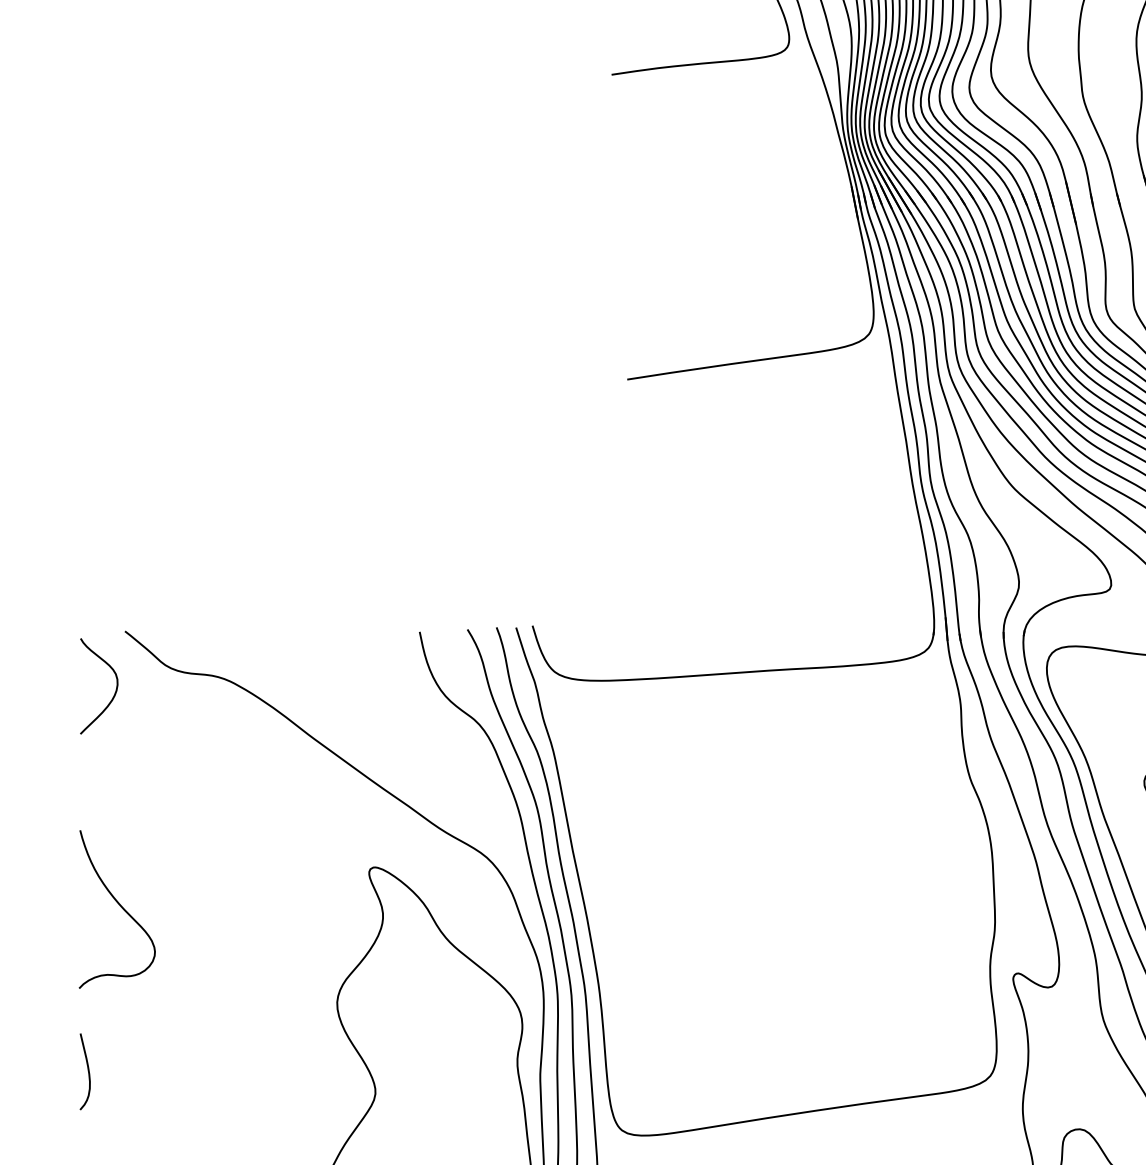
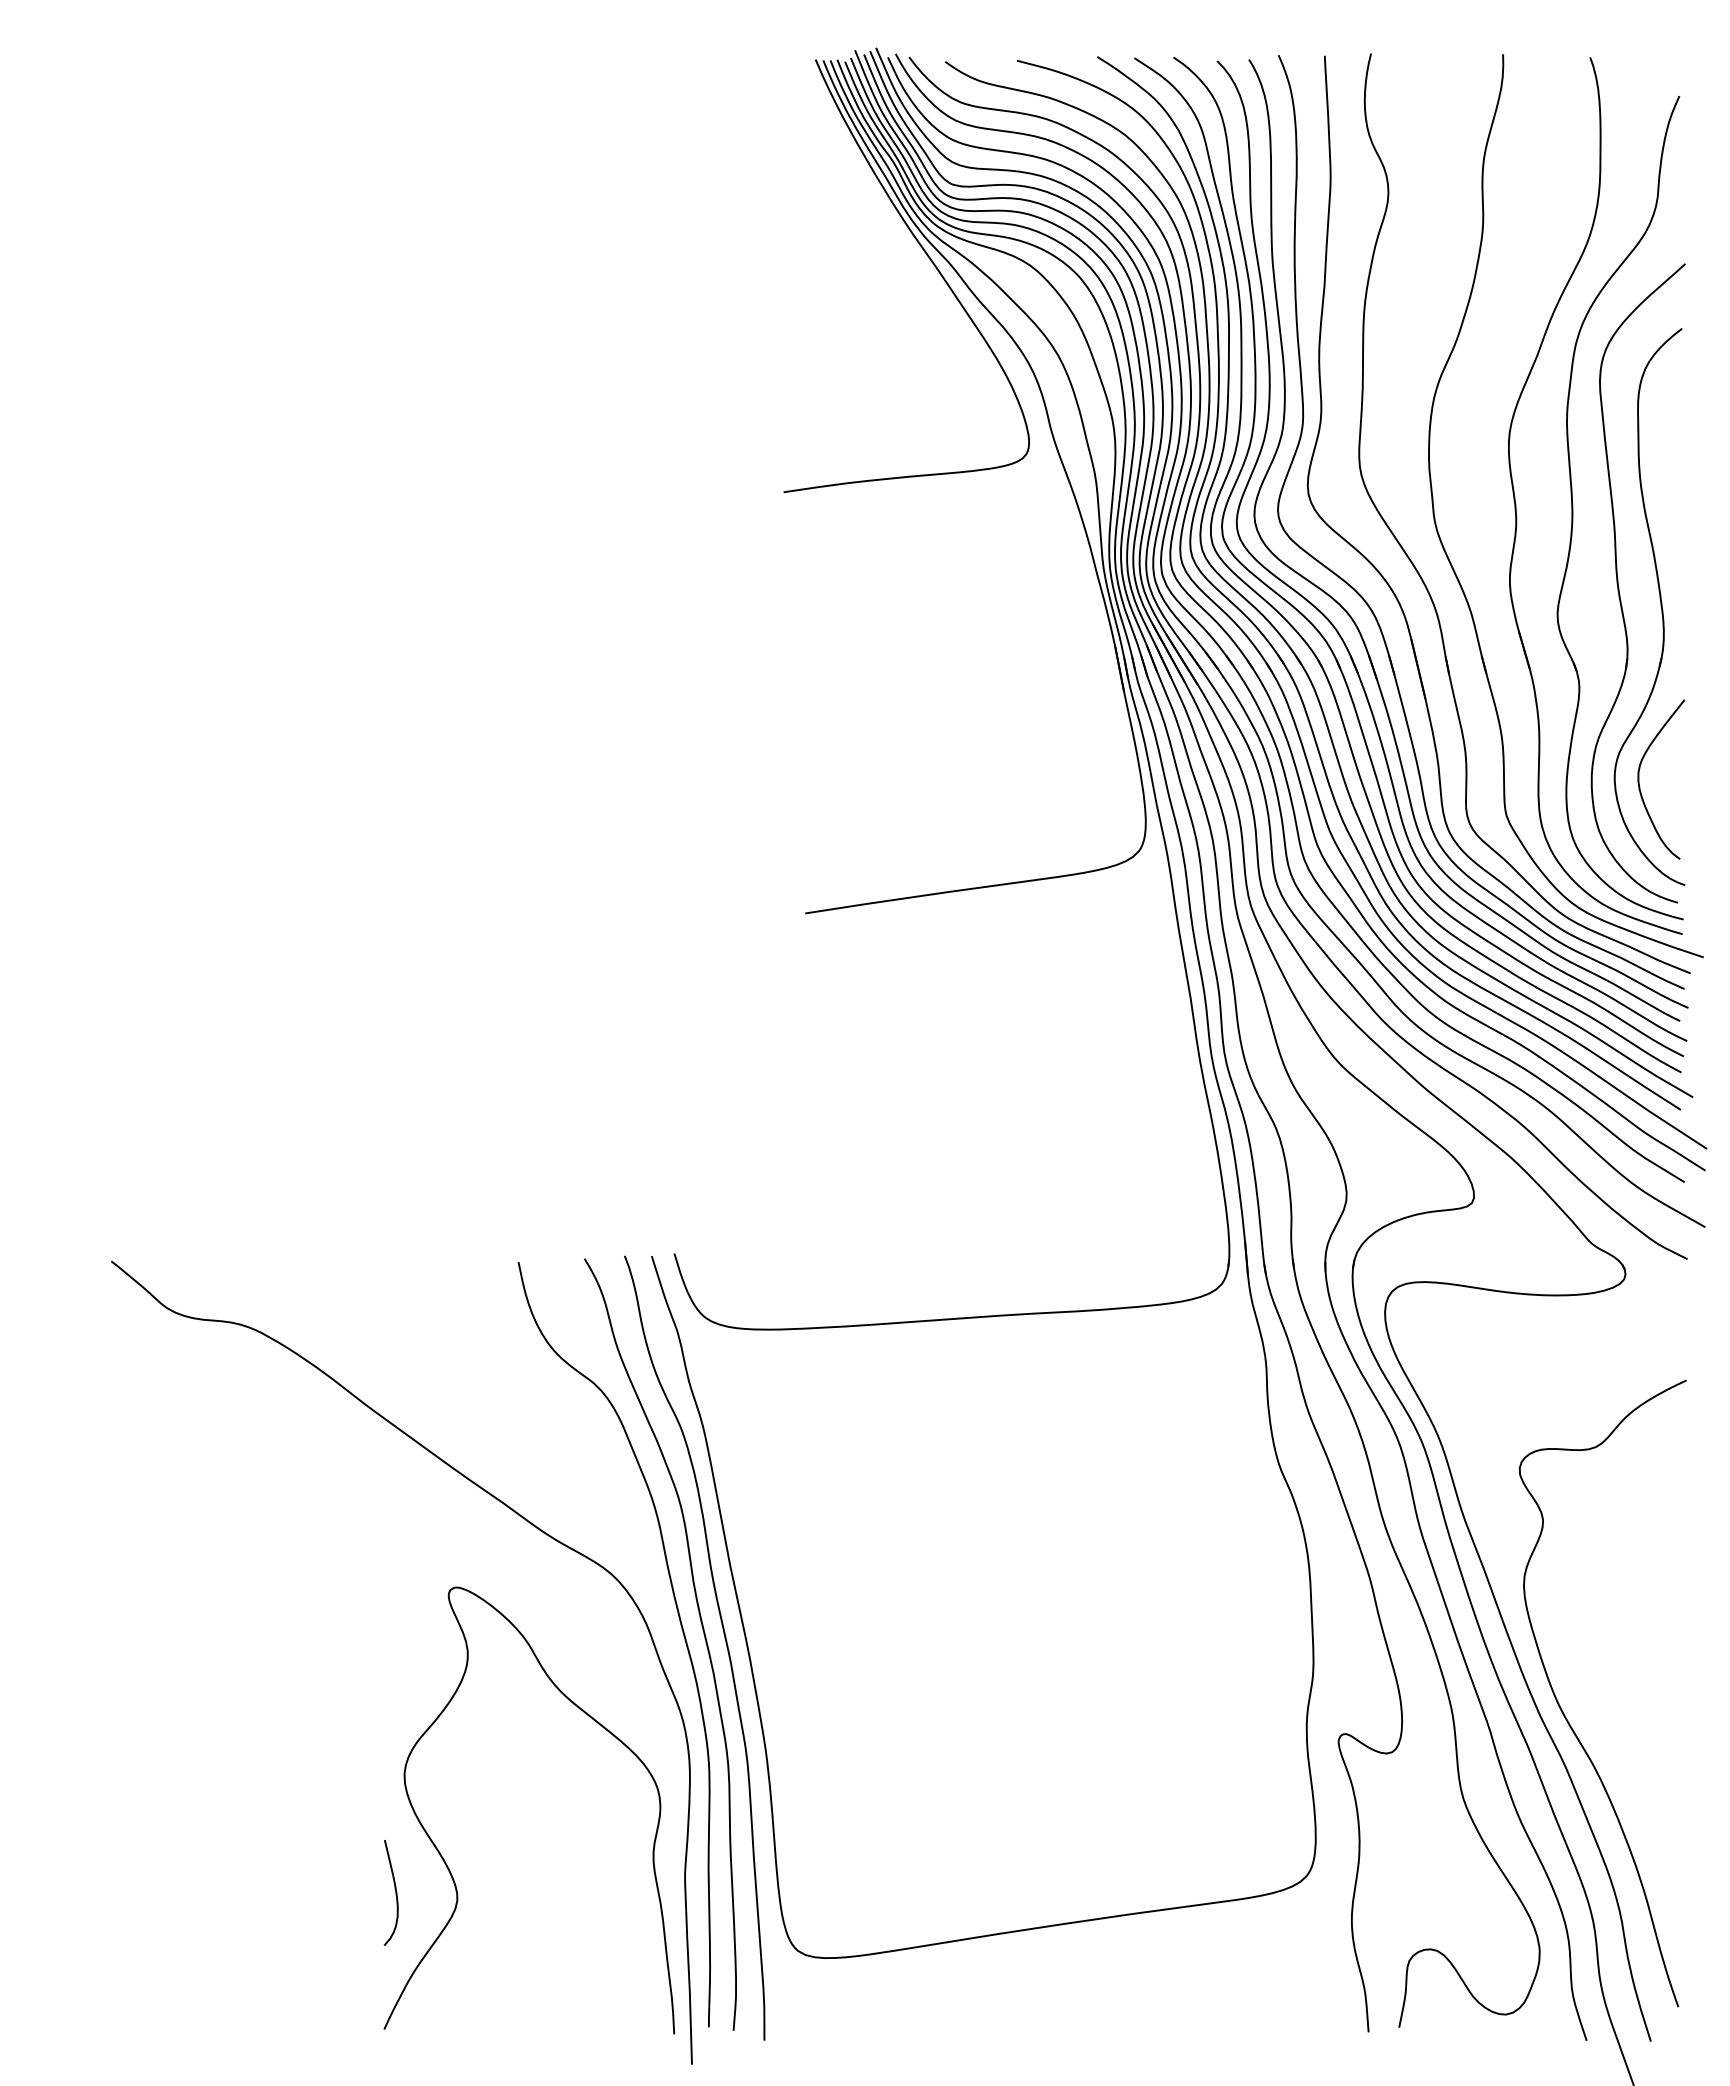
curve: (115, 692) -> (97, 1345), removed
curve: (120, 906) -> (104, 1641), removed
curve: (88, 1071) -> (395, 1892), moved

